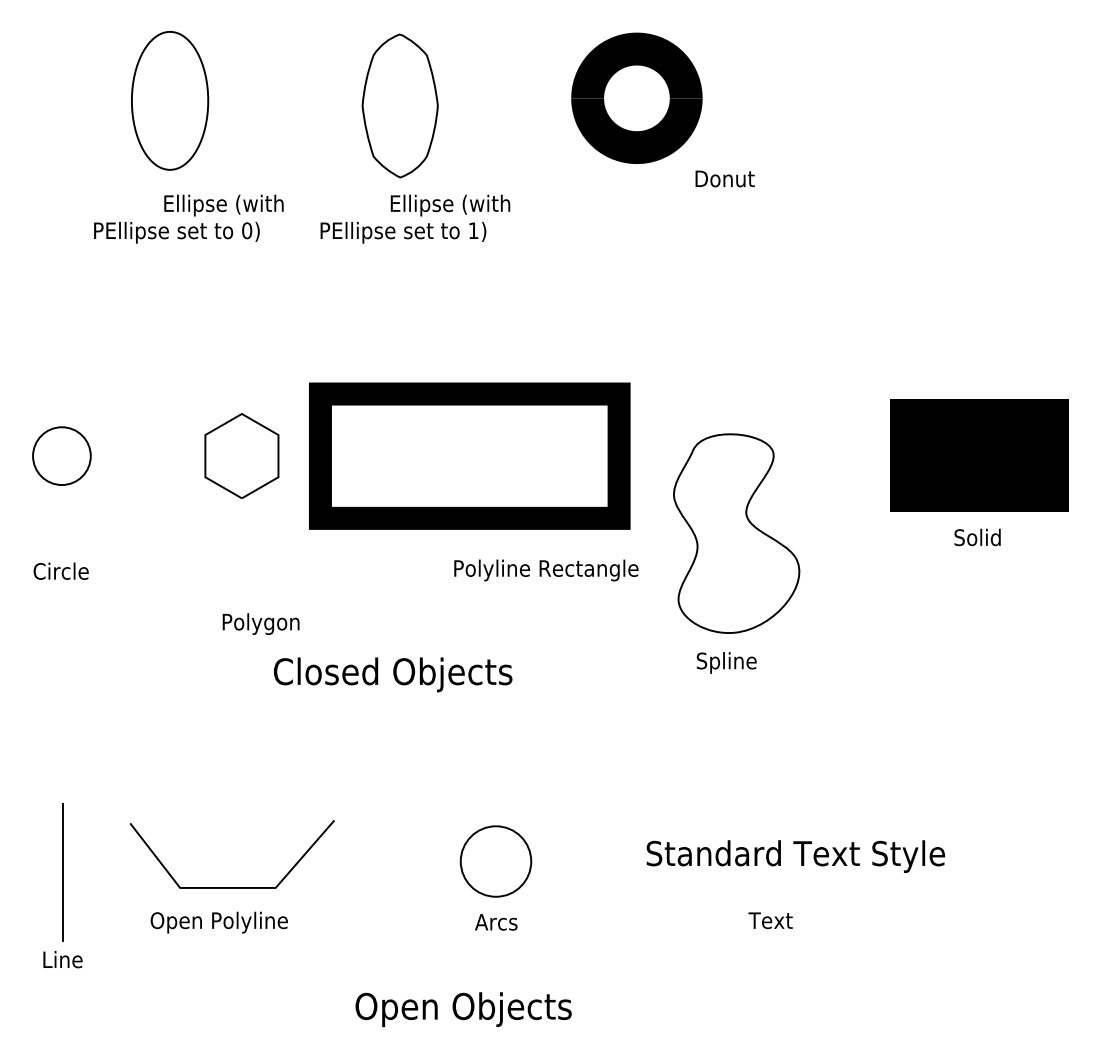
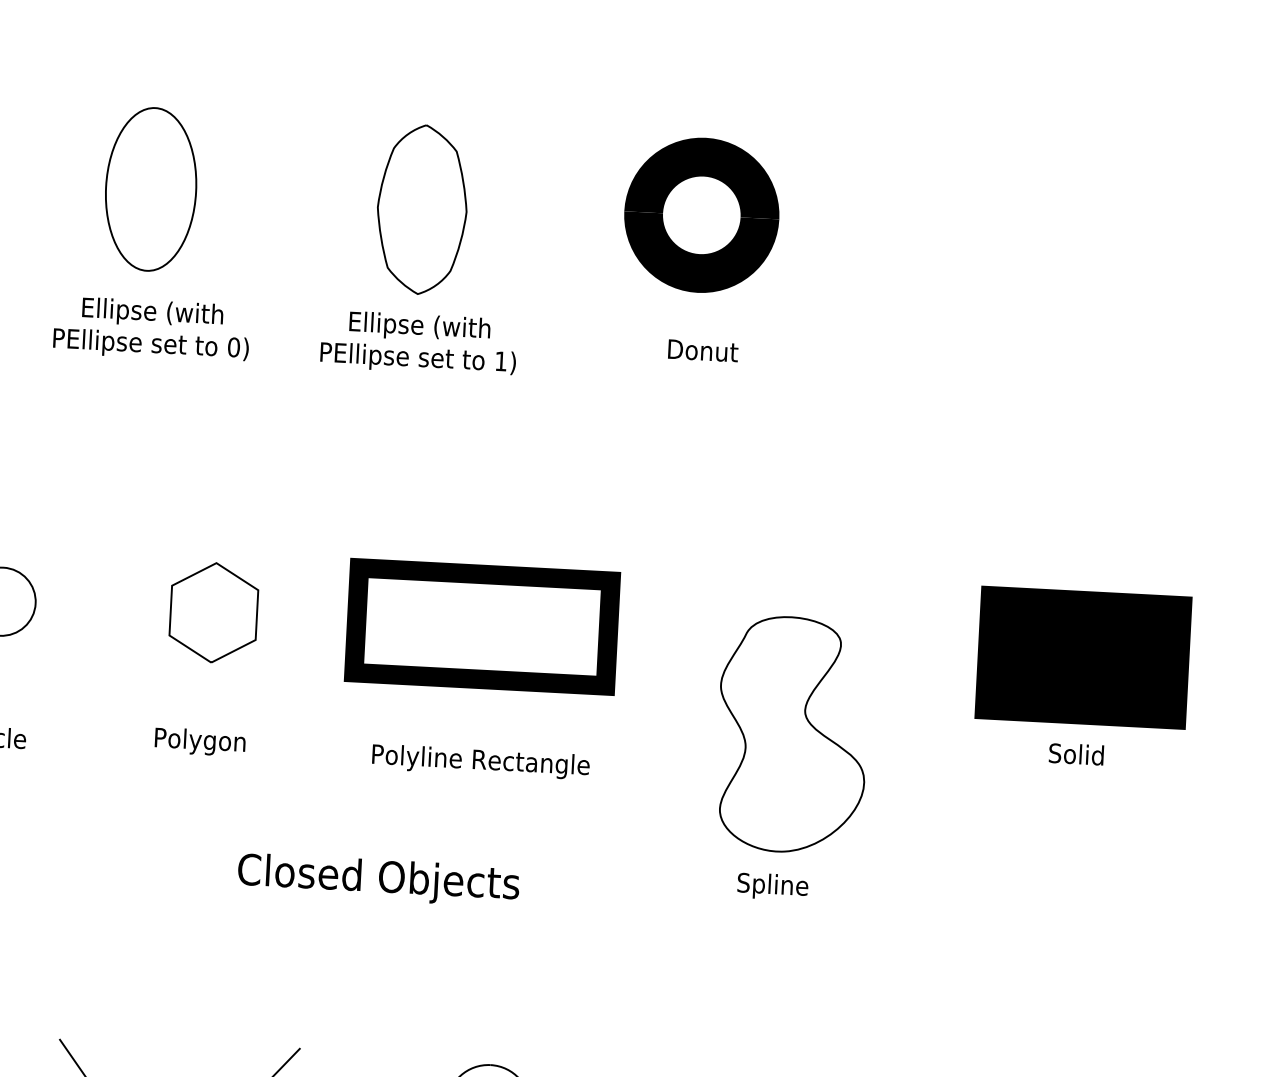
text: (724, 178) -> (702, 350), moved
text: (223, 205) -> (152, 313), moved
text: (450, 205) -> (419, 327), moved
part: (469, 455) -> (482, 626), size x0.71
text: (546, 570) -> (481, 762), moved
text: (260, 623) -> (199, 741), moved

